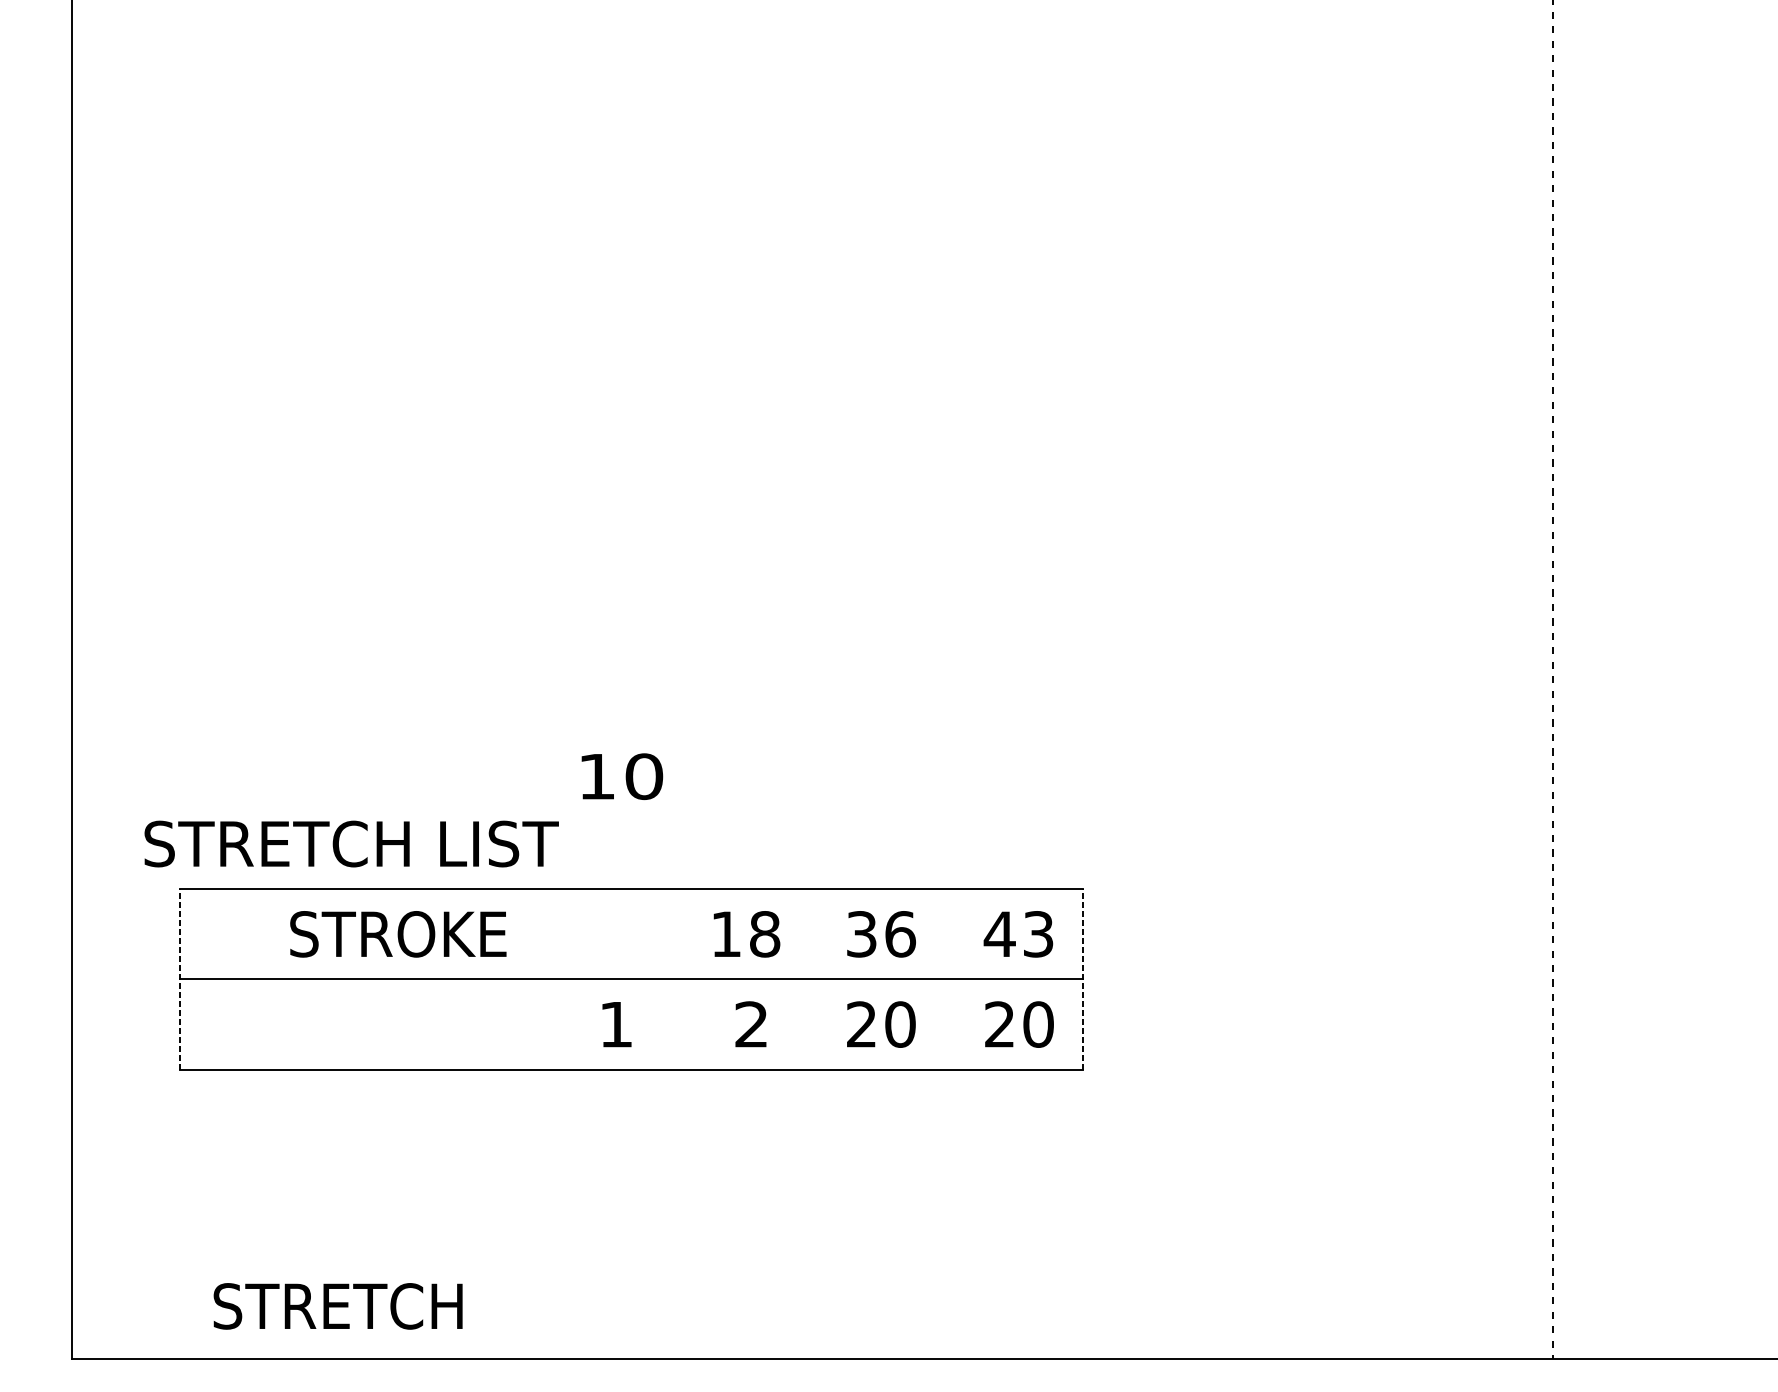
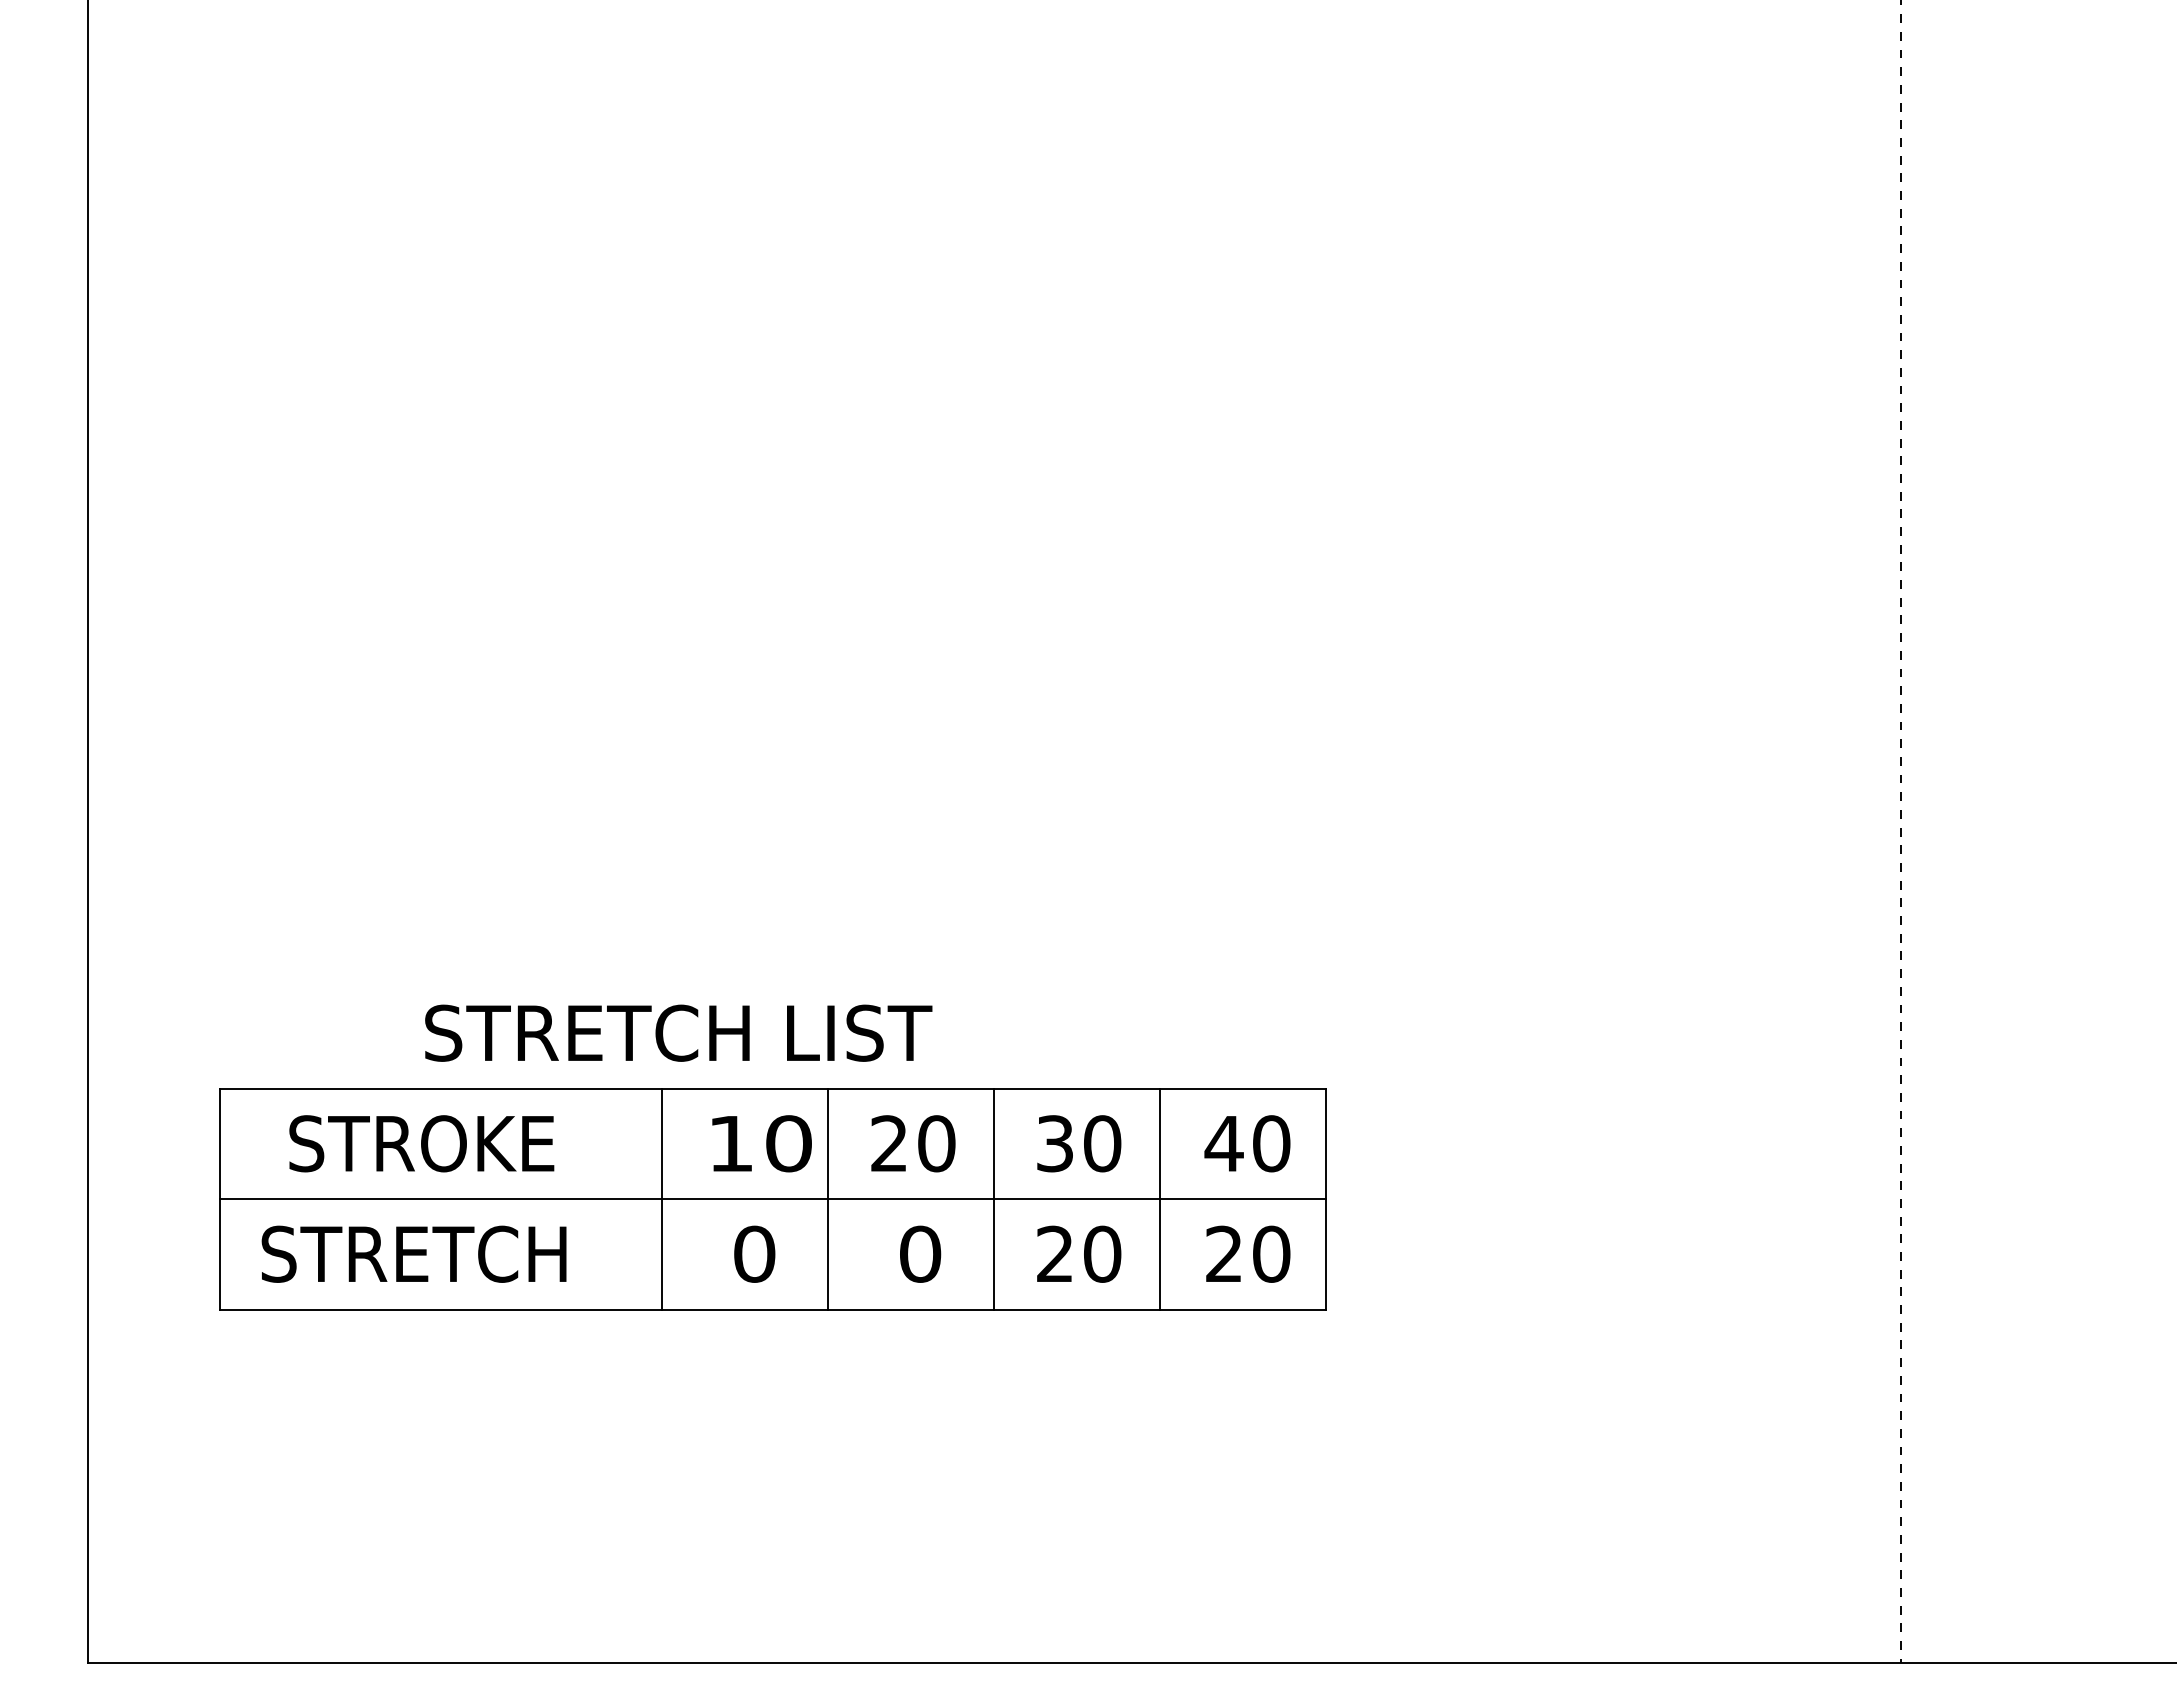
text: (621, 776) -> (761, 1143), moved
text: (351, 843) -> (678, 1032), moved
text: (398, 934) -> (421, 1143), moved
text: (746, 934) -> (913, 1143), 18 -> 20
text: (900, 934) -> (1102, 1143), 36 -> 30
text: (1038, 934) -> (1271, 1143), 43 -> 40
line: (180, 979) -> (220, 1199), dashed -> solid
line: (541, 979) -> (662, 1198), added
line: (676, 979) -> (828, 1198), added
line: (812, 979) -> (994, 1198), added
line: (946, 979) -> (1159, 1198), added
line: (1082, 979) -> (1325, 1199), dashed -> solid
text: (616, 1023) -> (754, 1253), 1 -> 0
text: (751, 1023) -> (920, 1253), 2 -> 0
text: (337, 1305) -> (413, 1253), moved

